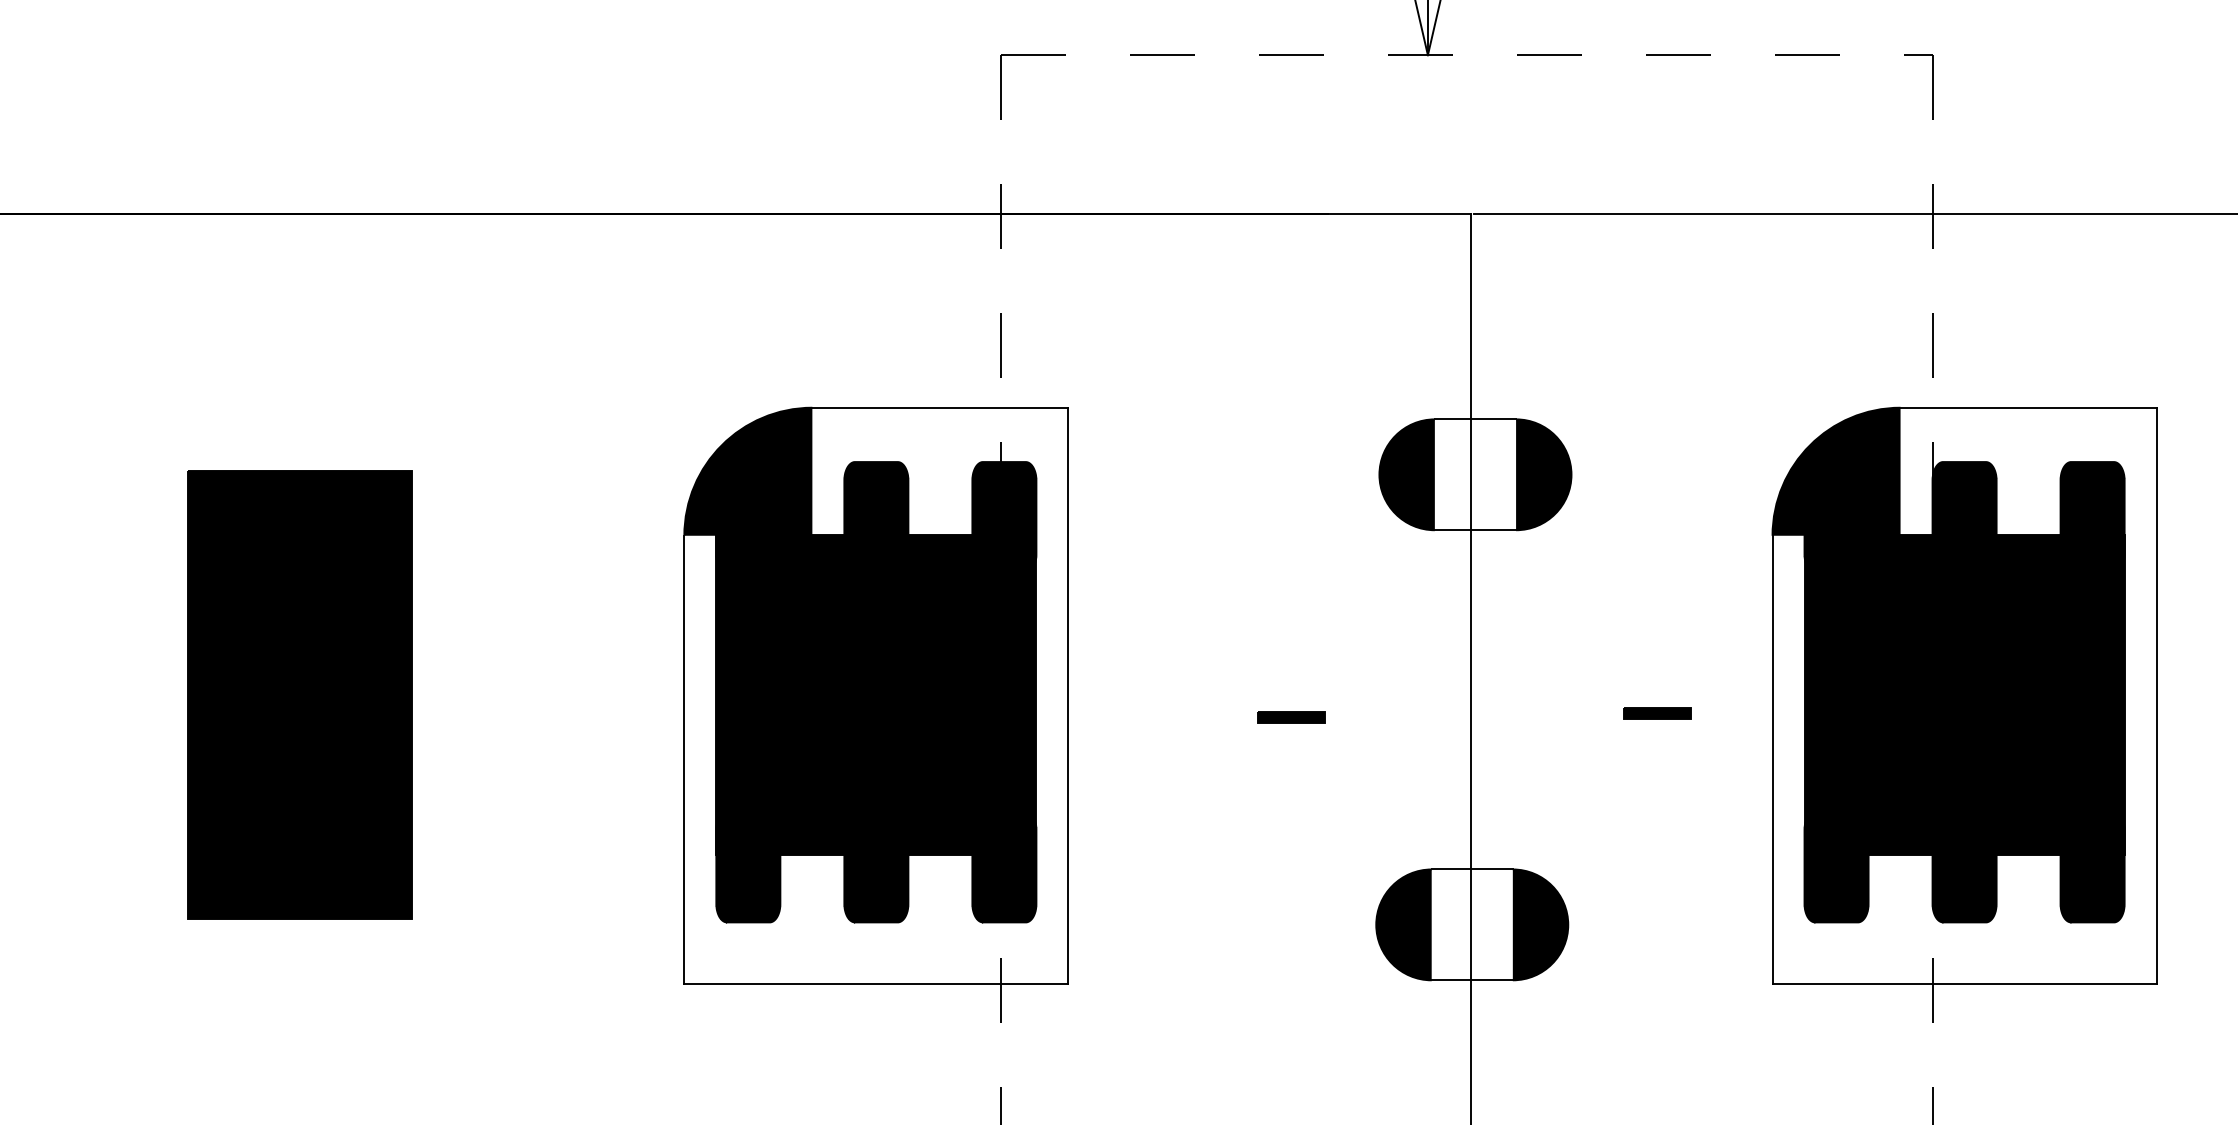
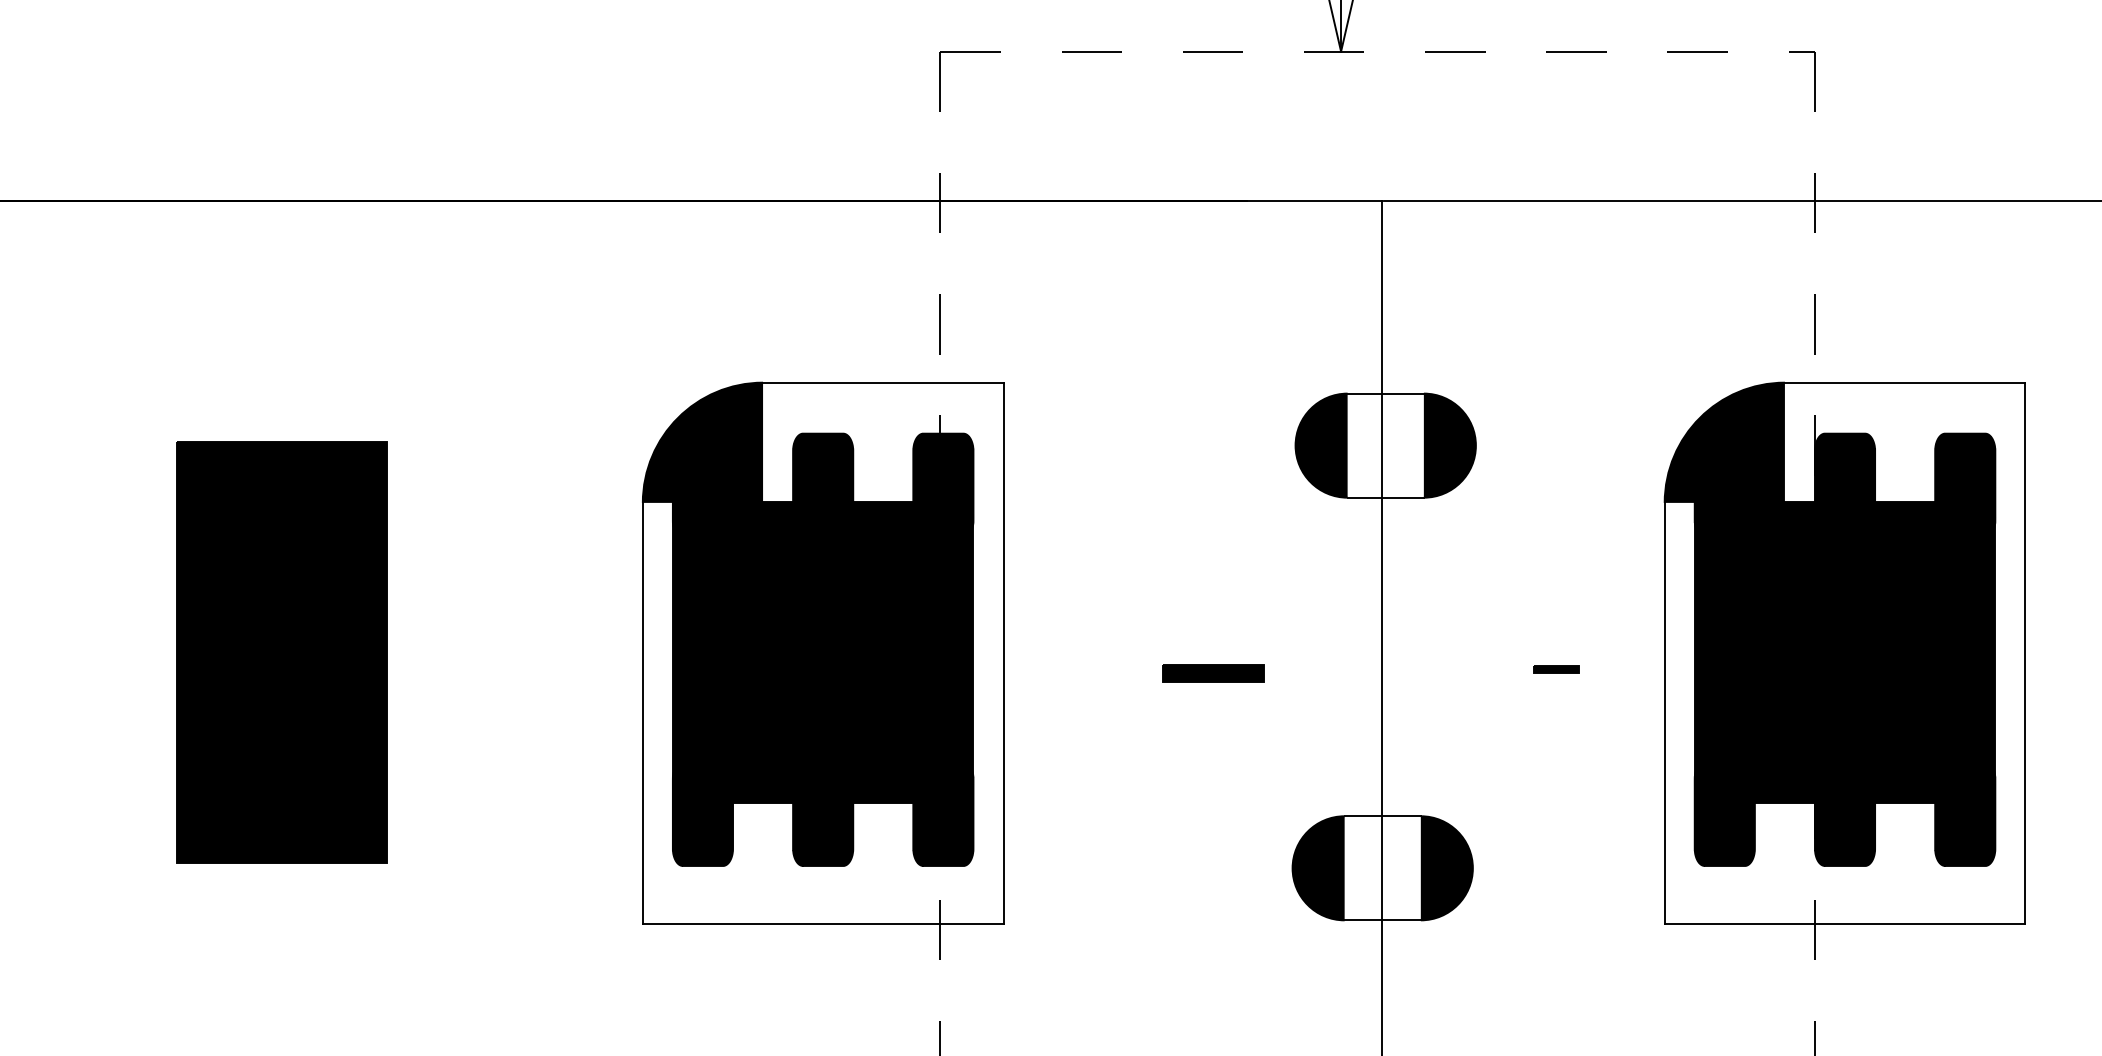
part: (1657, 713) -> (1556, 669), size x0.7
part: (1290, 717) -> (1212, 673), size x1.6

